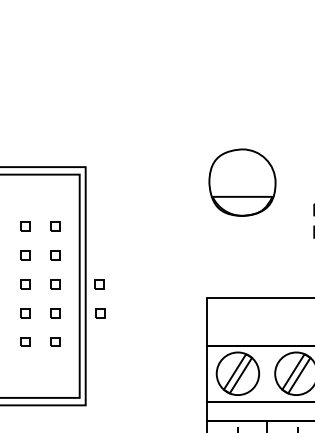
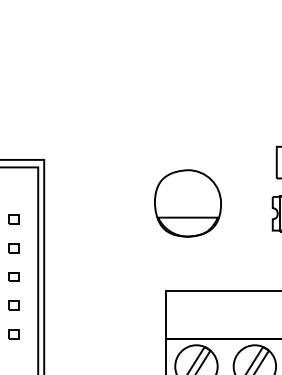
part: (242, 182) -> (188, 203), moved
part: (99, 284) -> (58, 277), removed
part: (100, 313) -> (59, 306), removed

